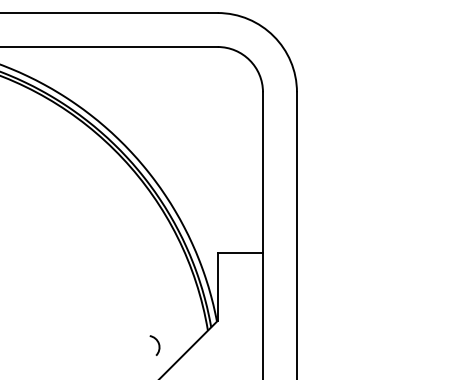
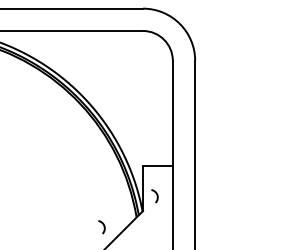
arc: (238, 298) -> (156, 196), added

